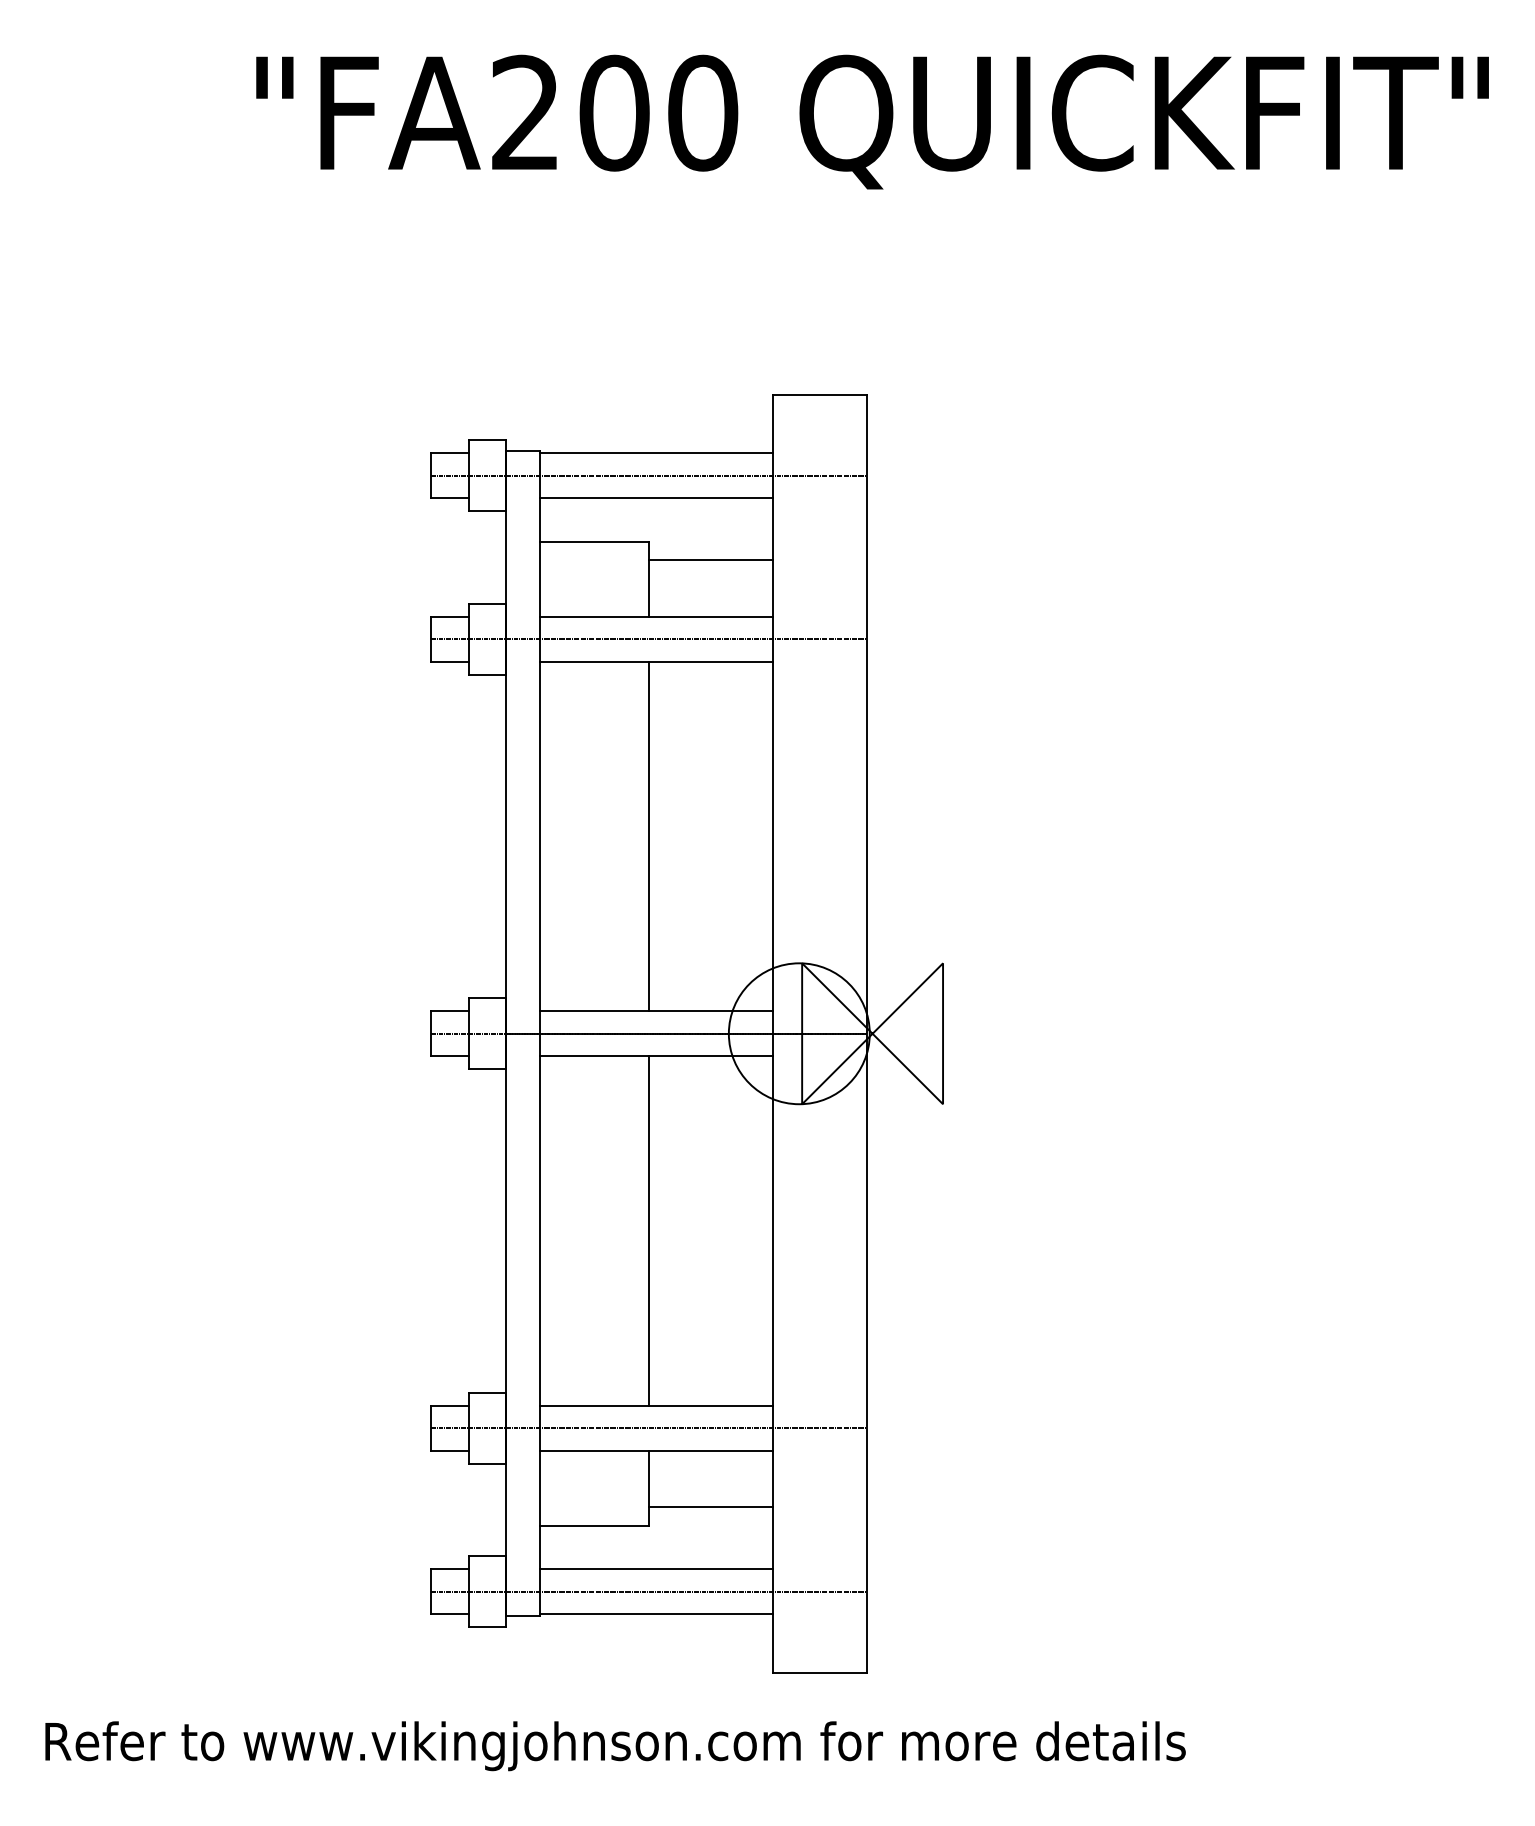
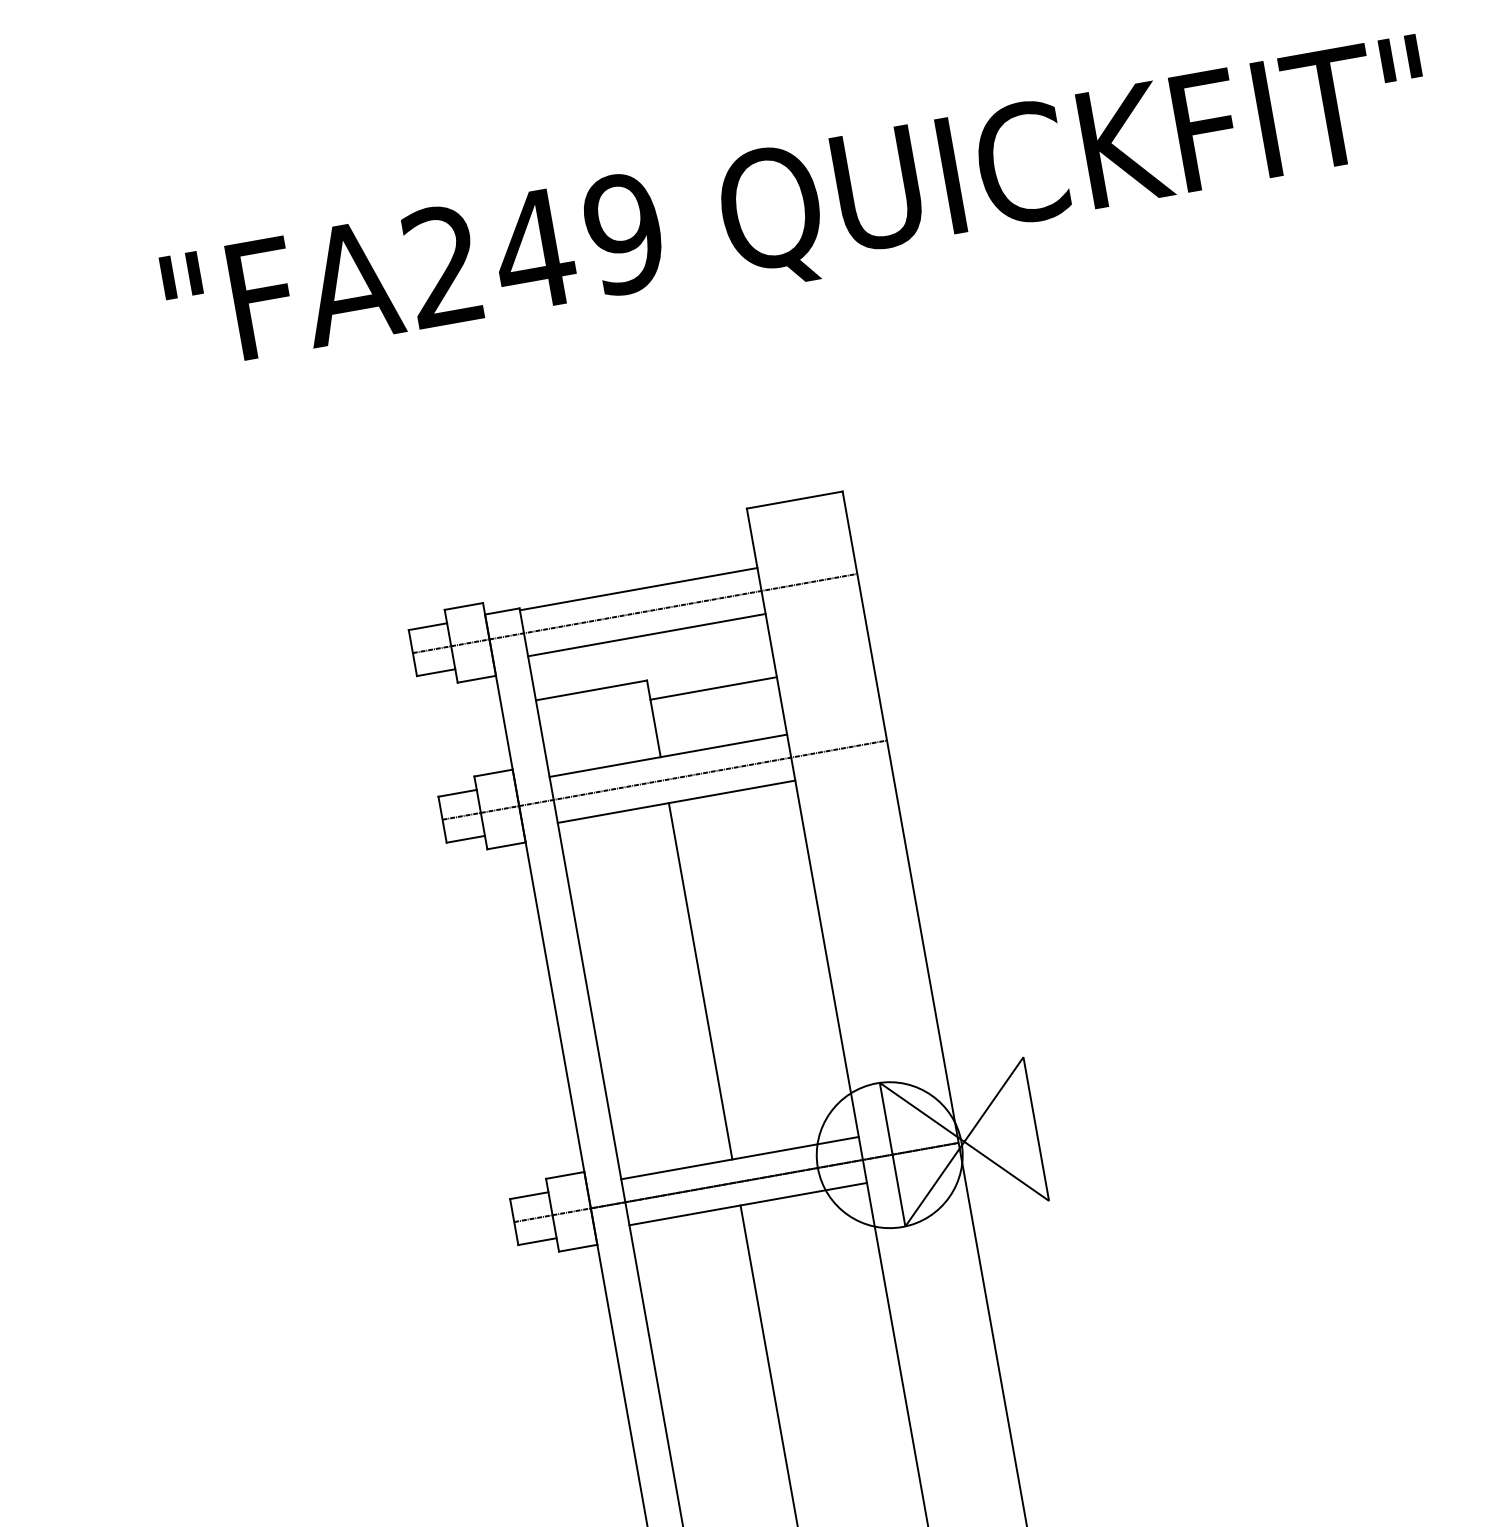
text: (657, 112) -> (577, 241), "FA200 -> "FA249

